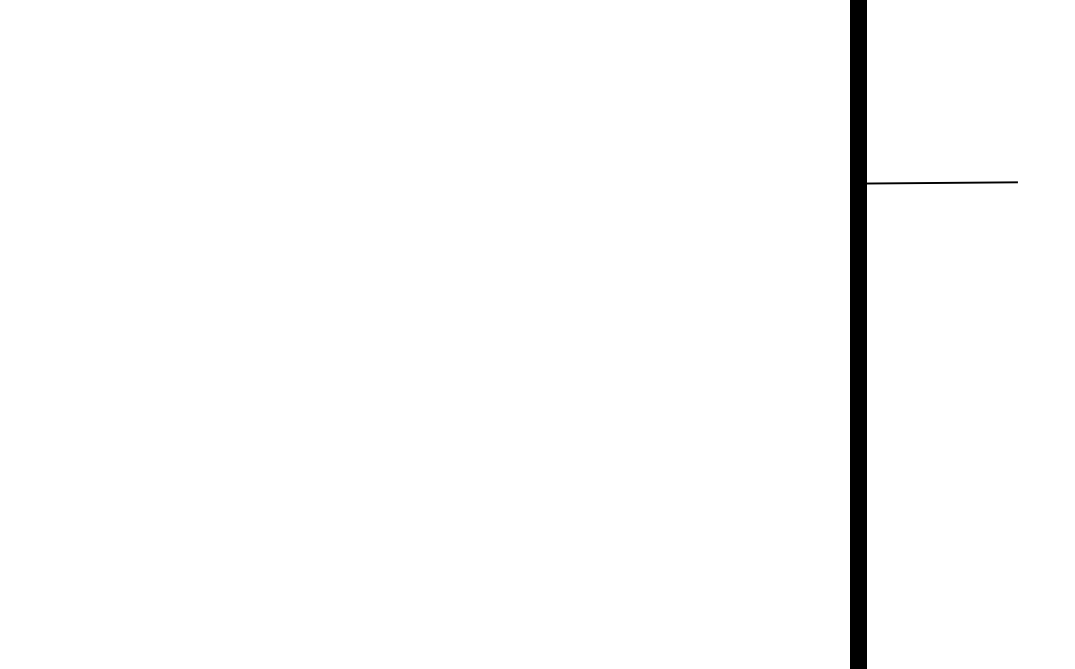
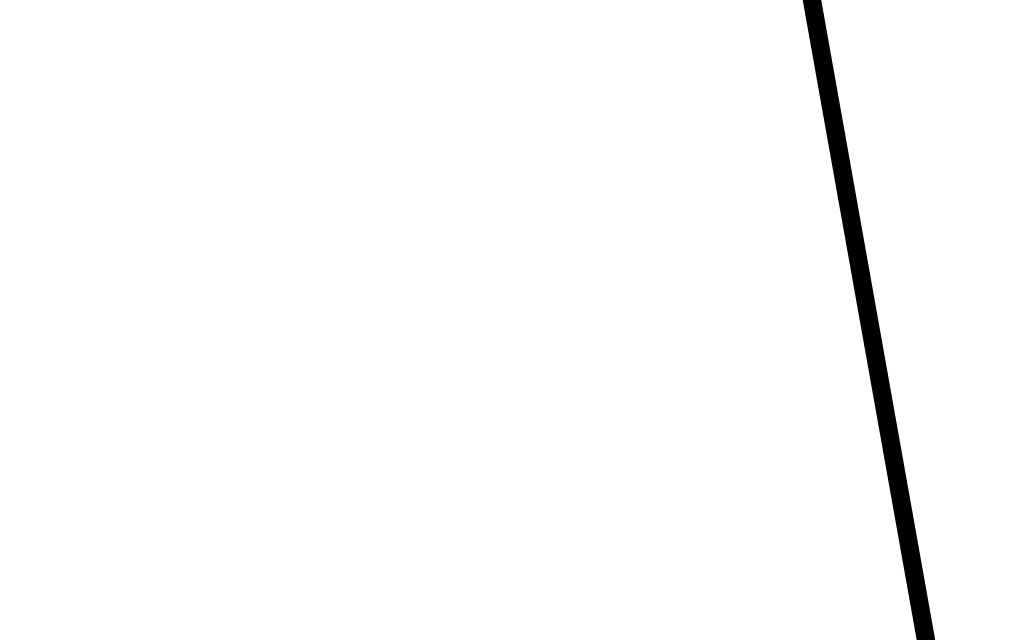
line: (941, 182) -> (915, 71), removed

